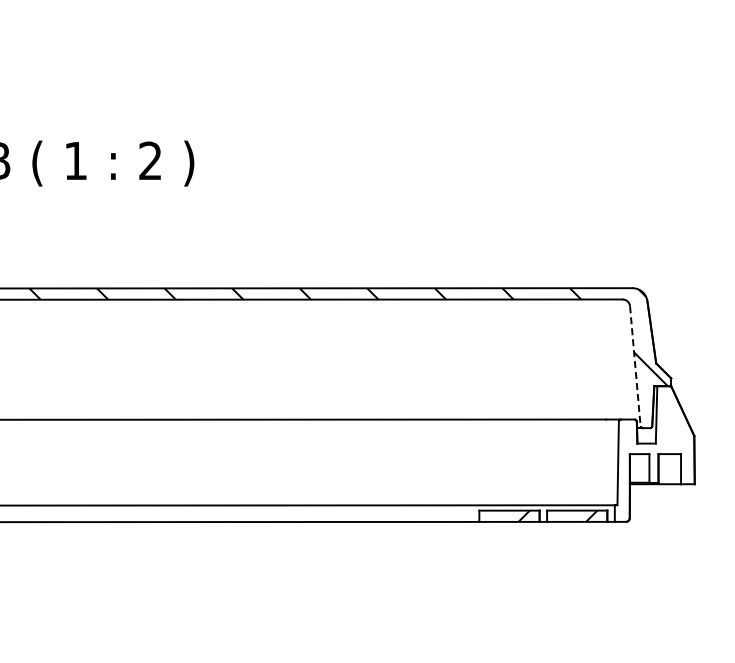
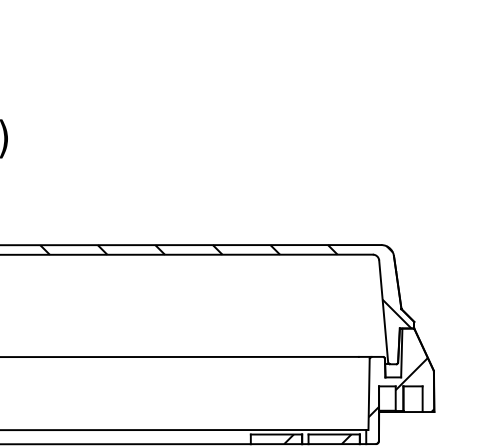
line: (635, 366) -> (383, 311), dashed -> solid
hatch: (655, 454) -> (400, 386), added

